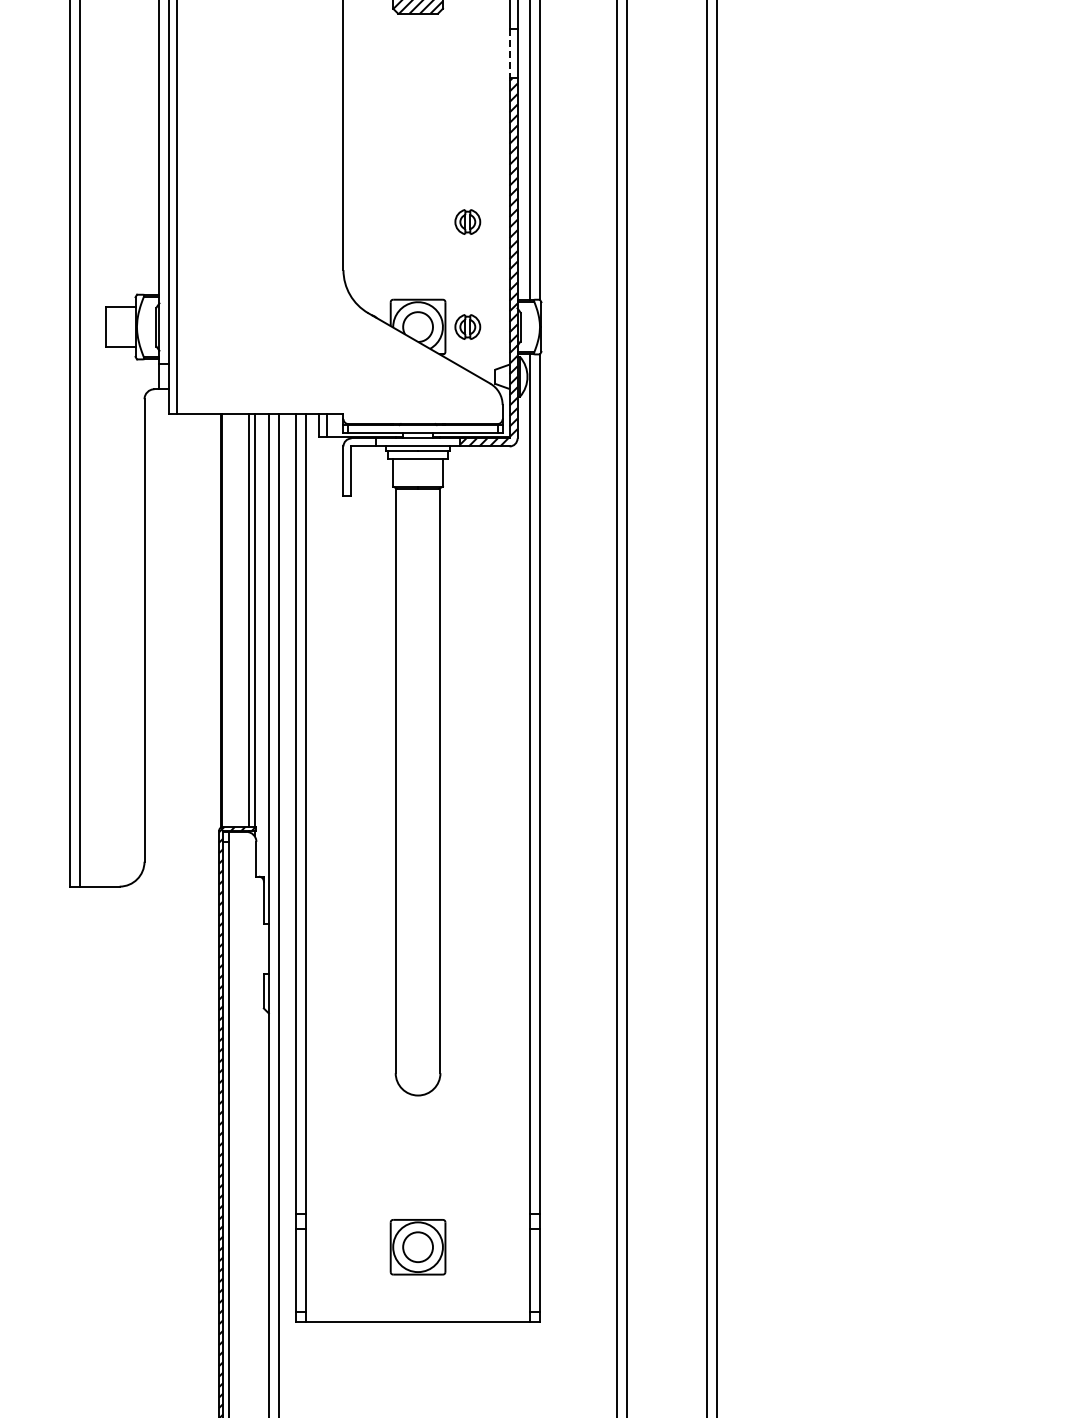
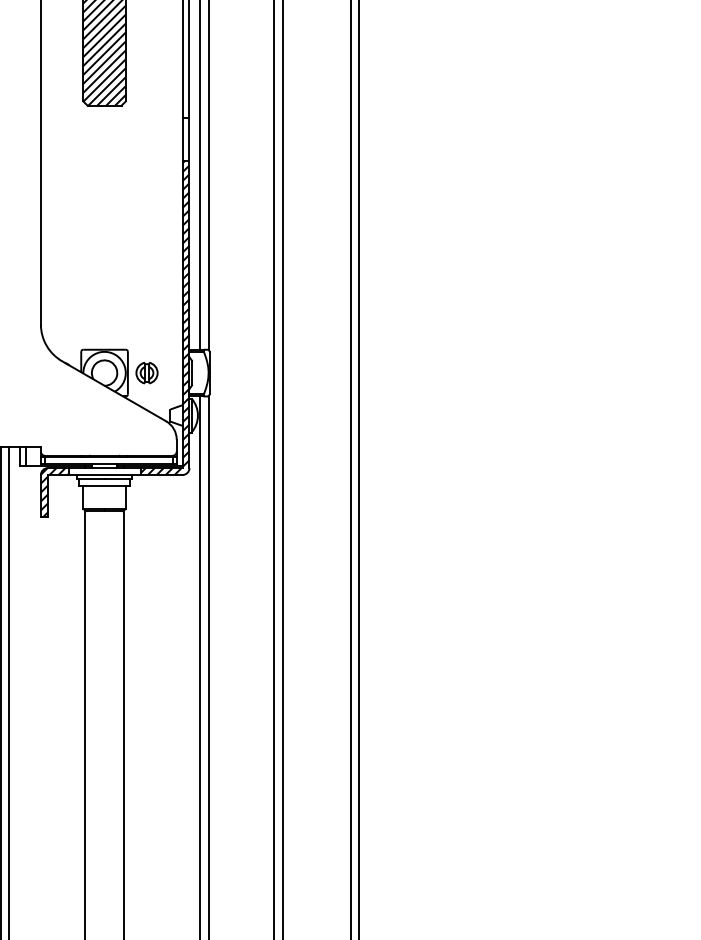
line: (509, 53) -> (182, 139), dashed -> solid
part: (467, 221) -> (146, 282), removed
hatch: (359, 467) -> (54, 492), added

